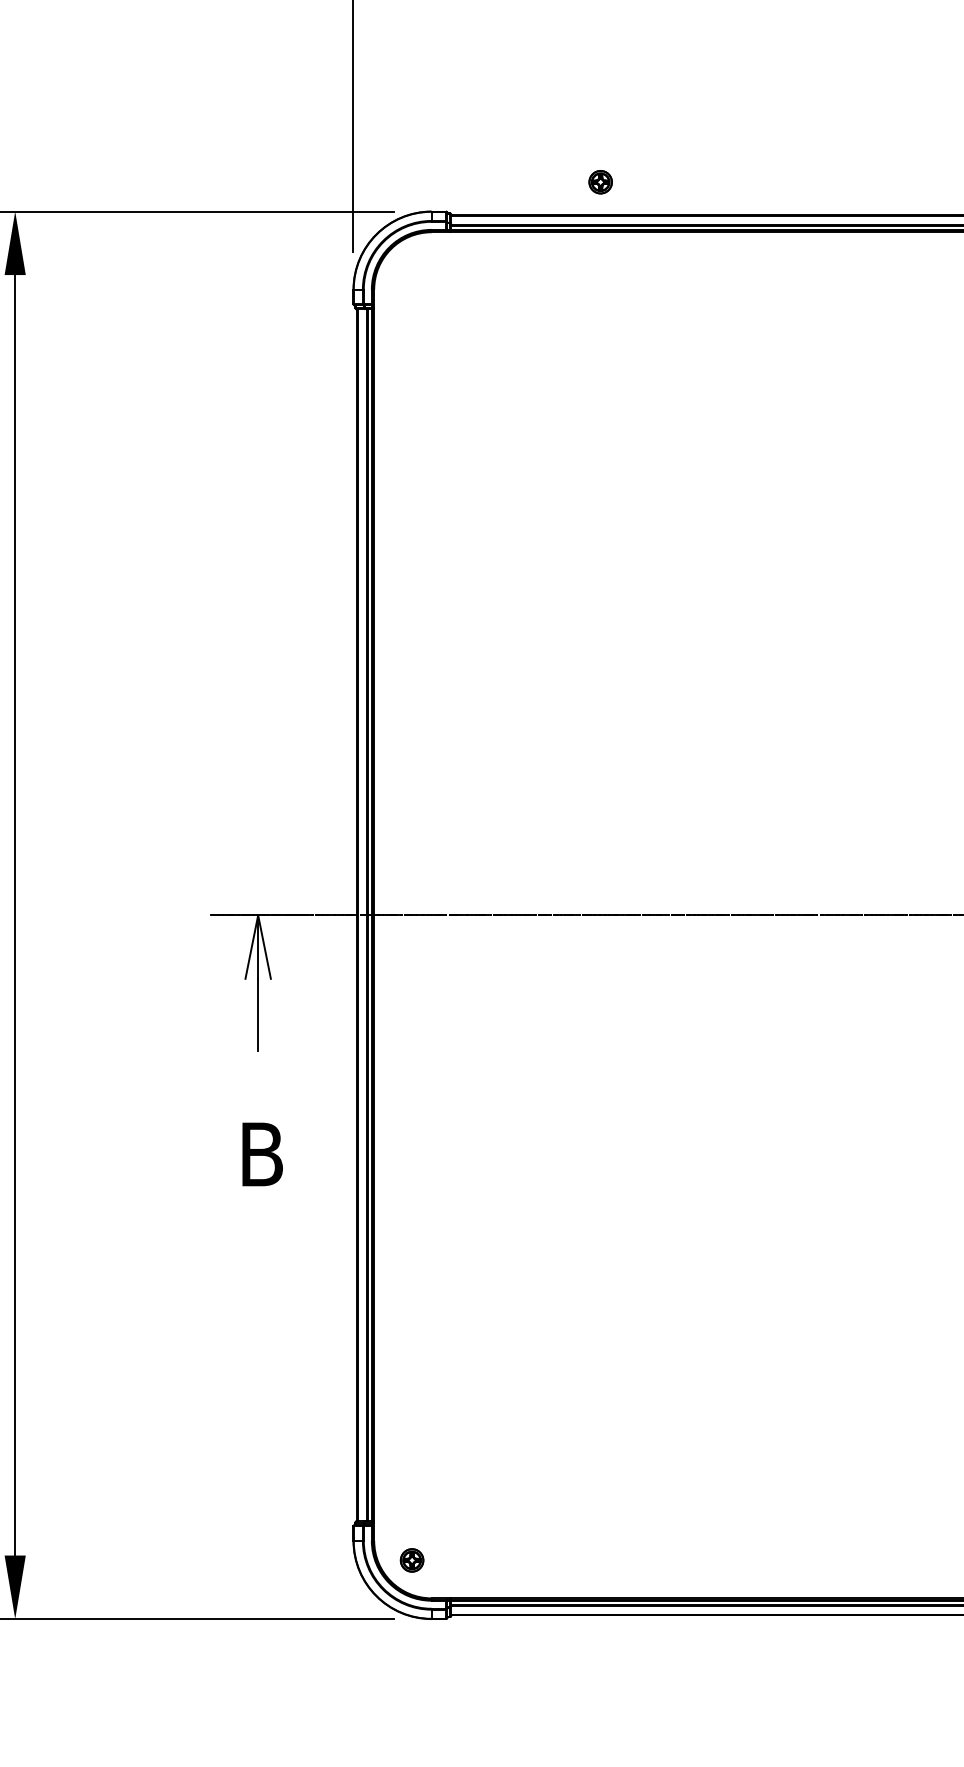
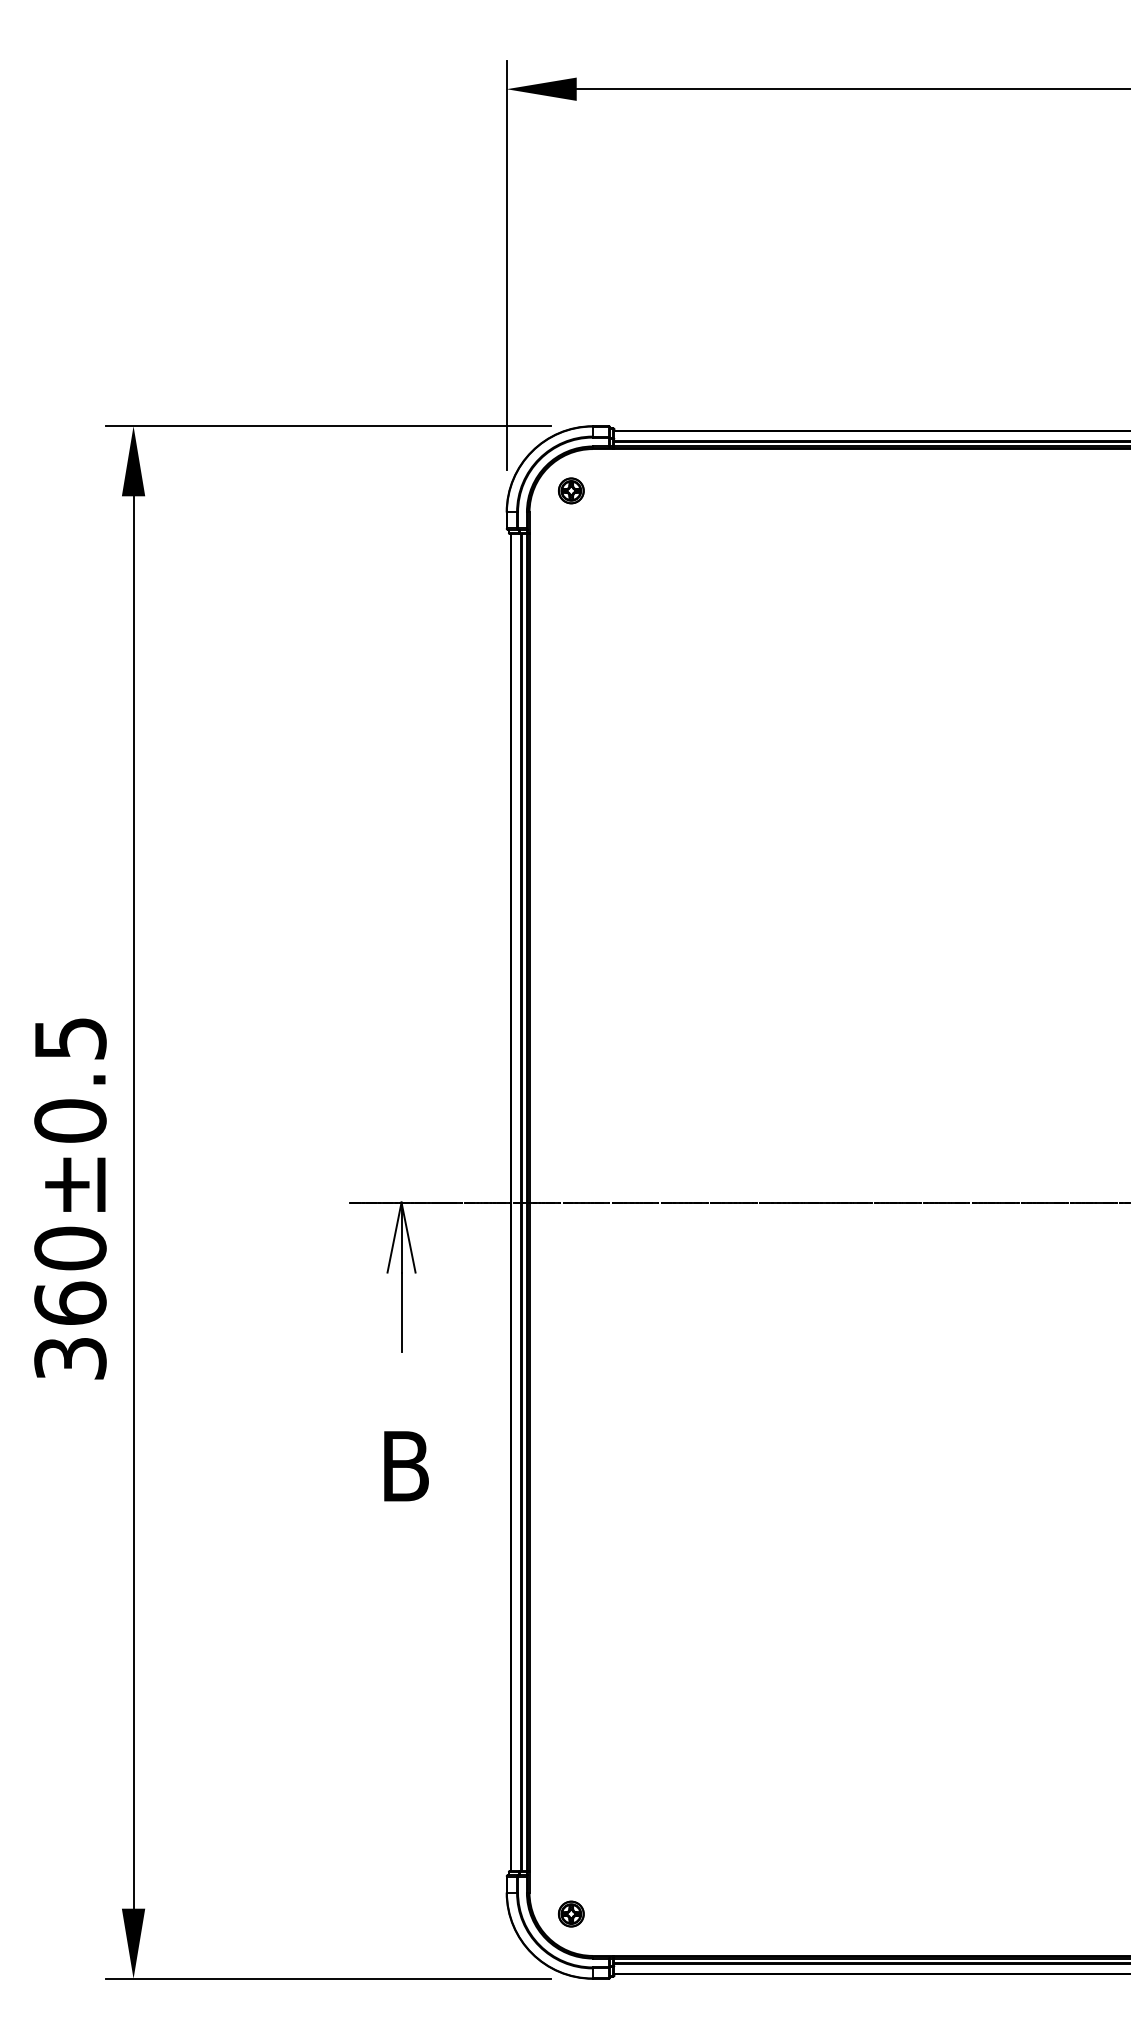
part: (600, 181) -> (571, 490), moved

